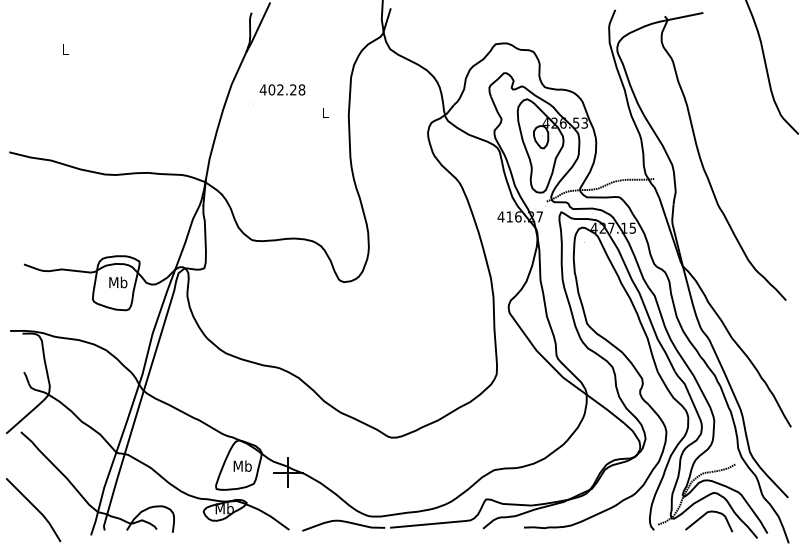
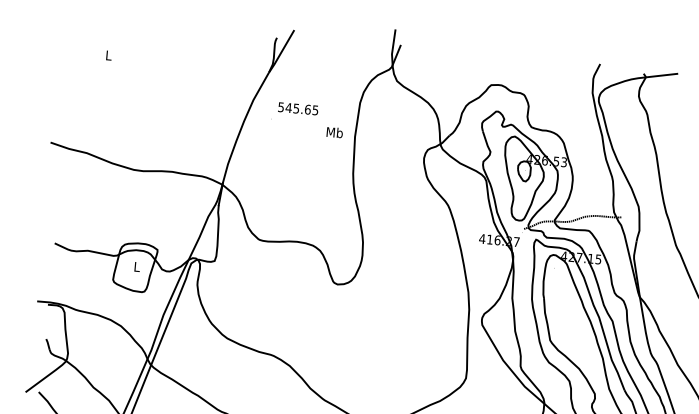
text: (282, 89) -> (298, 108), 402.28 -> 545.65
text: (325, 112) -> (334, 132), L -> Mb
text: (118, 282) -> (137, 266), Mb -> L

